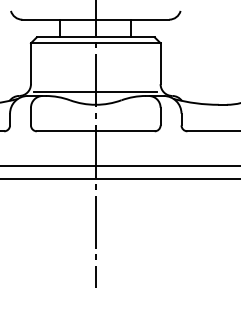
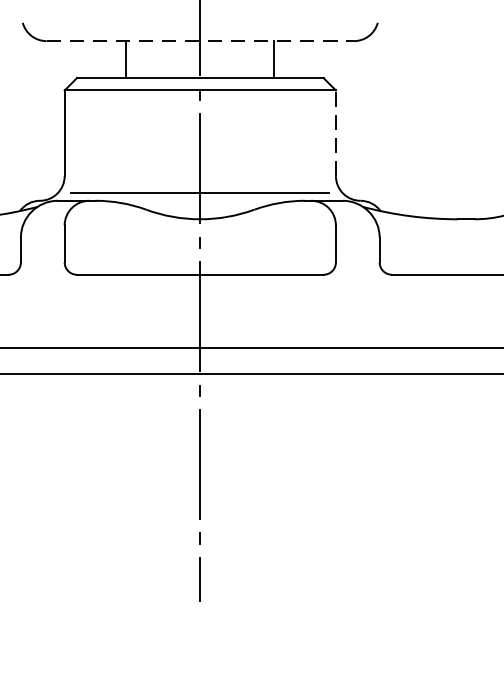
line: (96, 19) -> (201, 40), solid -> dashed
line: (160, 63) -> (335, 132), solid -> dashed

